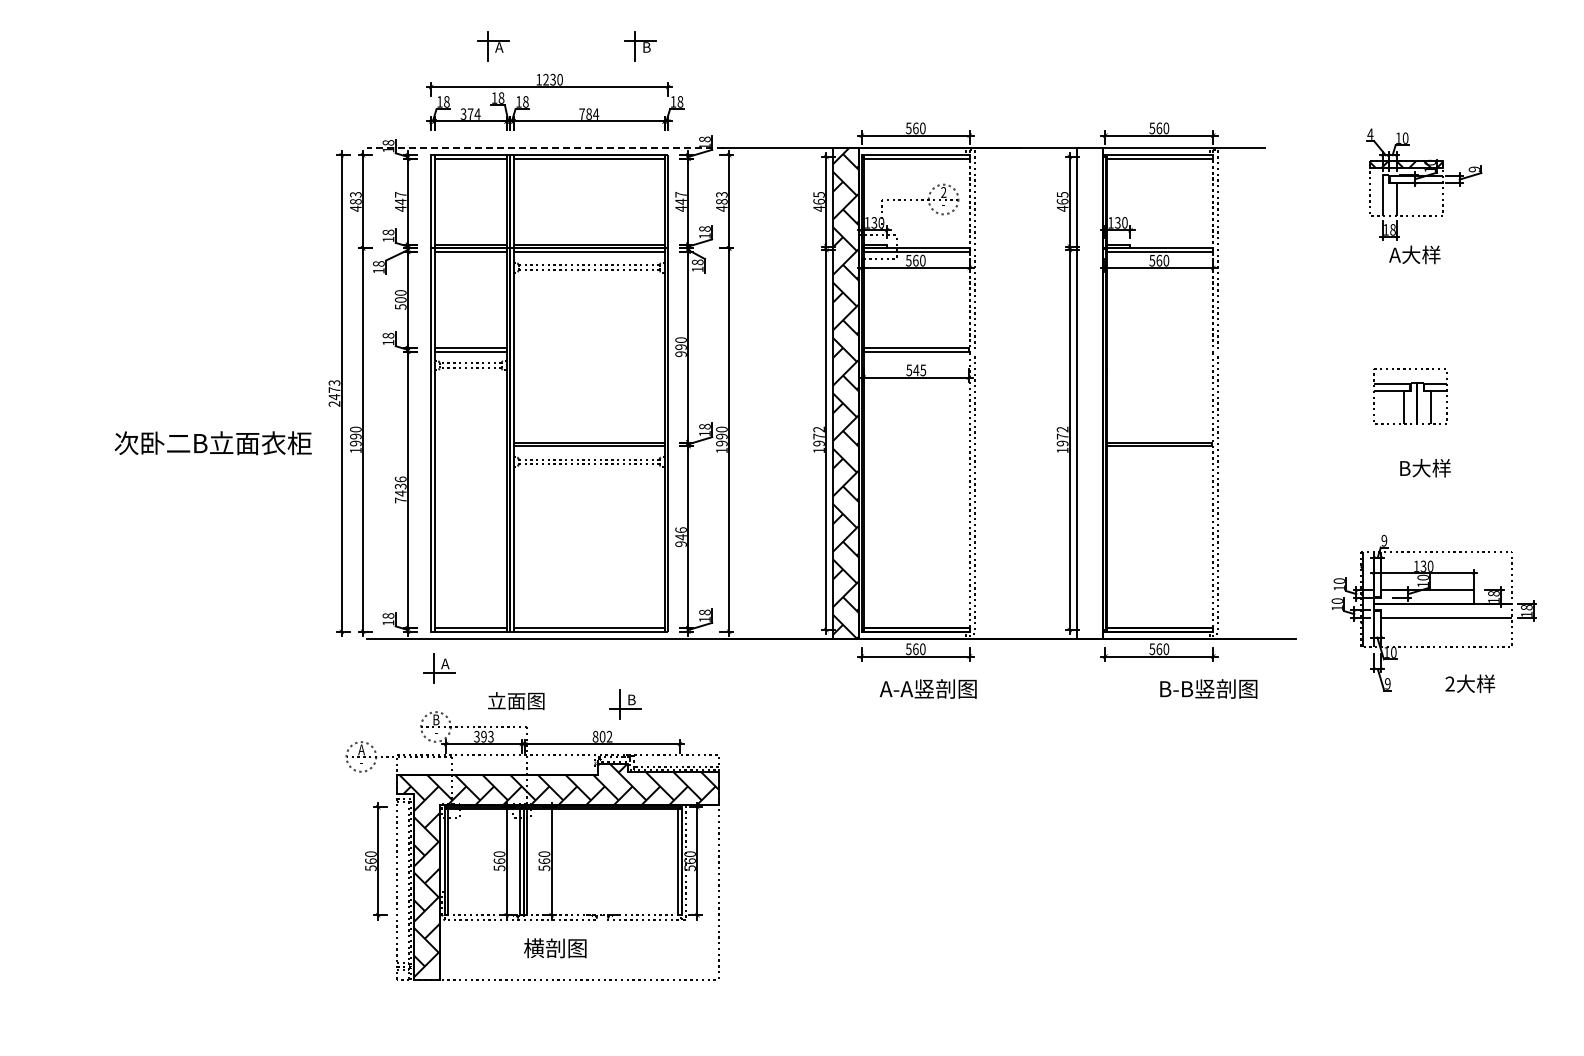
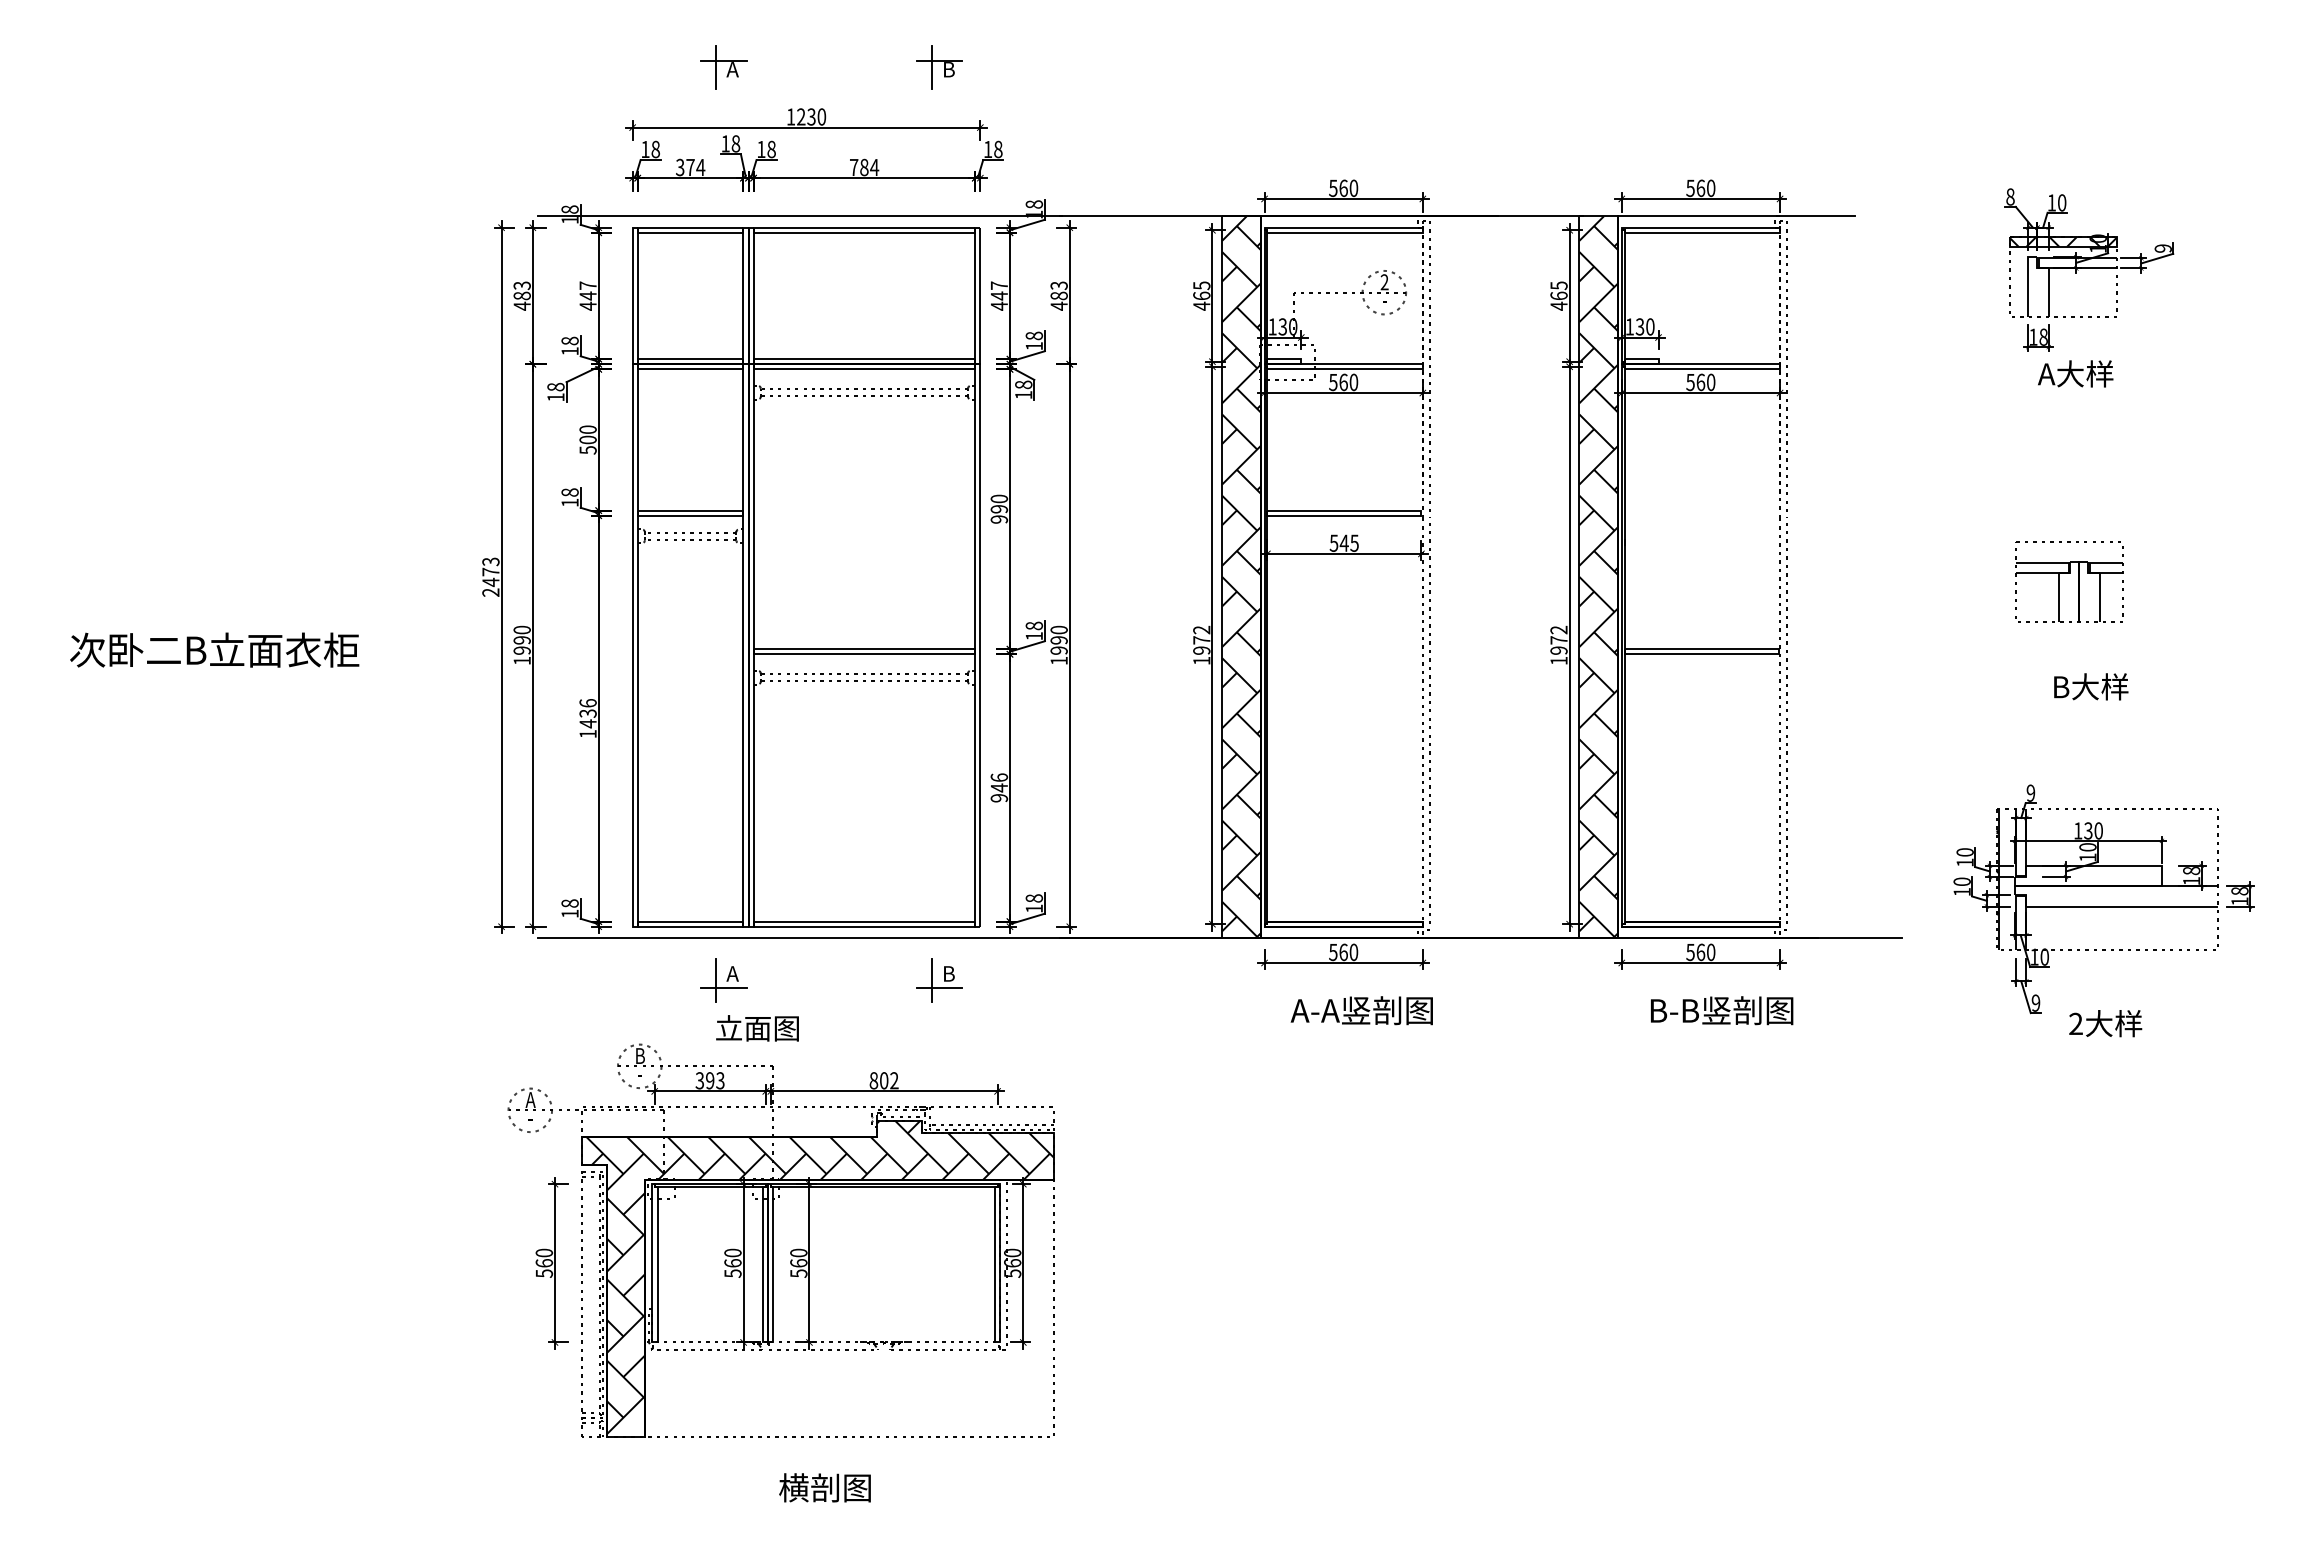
text: (1370, 133) -> (2010, 195), 4 -> 8
line: (545, 147) -> (800, 216), dashed -> solid
hatch: (1089, 393) -> (1598, 577), added
text: (212, 443) -> (213, 650), moved
text: (400, 500) -> (587, 734), 7436 -> 1436
part: (439, 668) -> (724, 980), moved
text: (1470, 683) -> (2105, 1023), moved
text: (1208, 688) -> (1721, 1009), moved
part: (625, 704) -> (939, 980), moved
text: (555, 948) -> (825, 1488), moved

